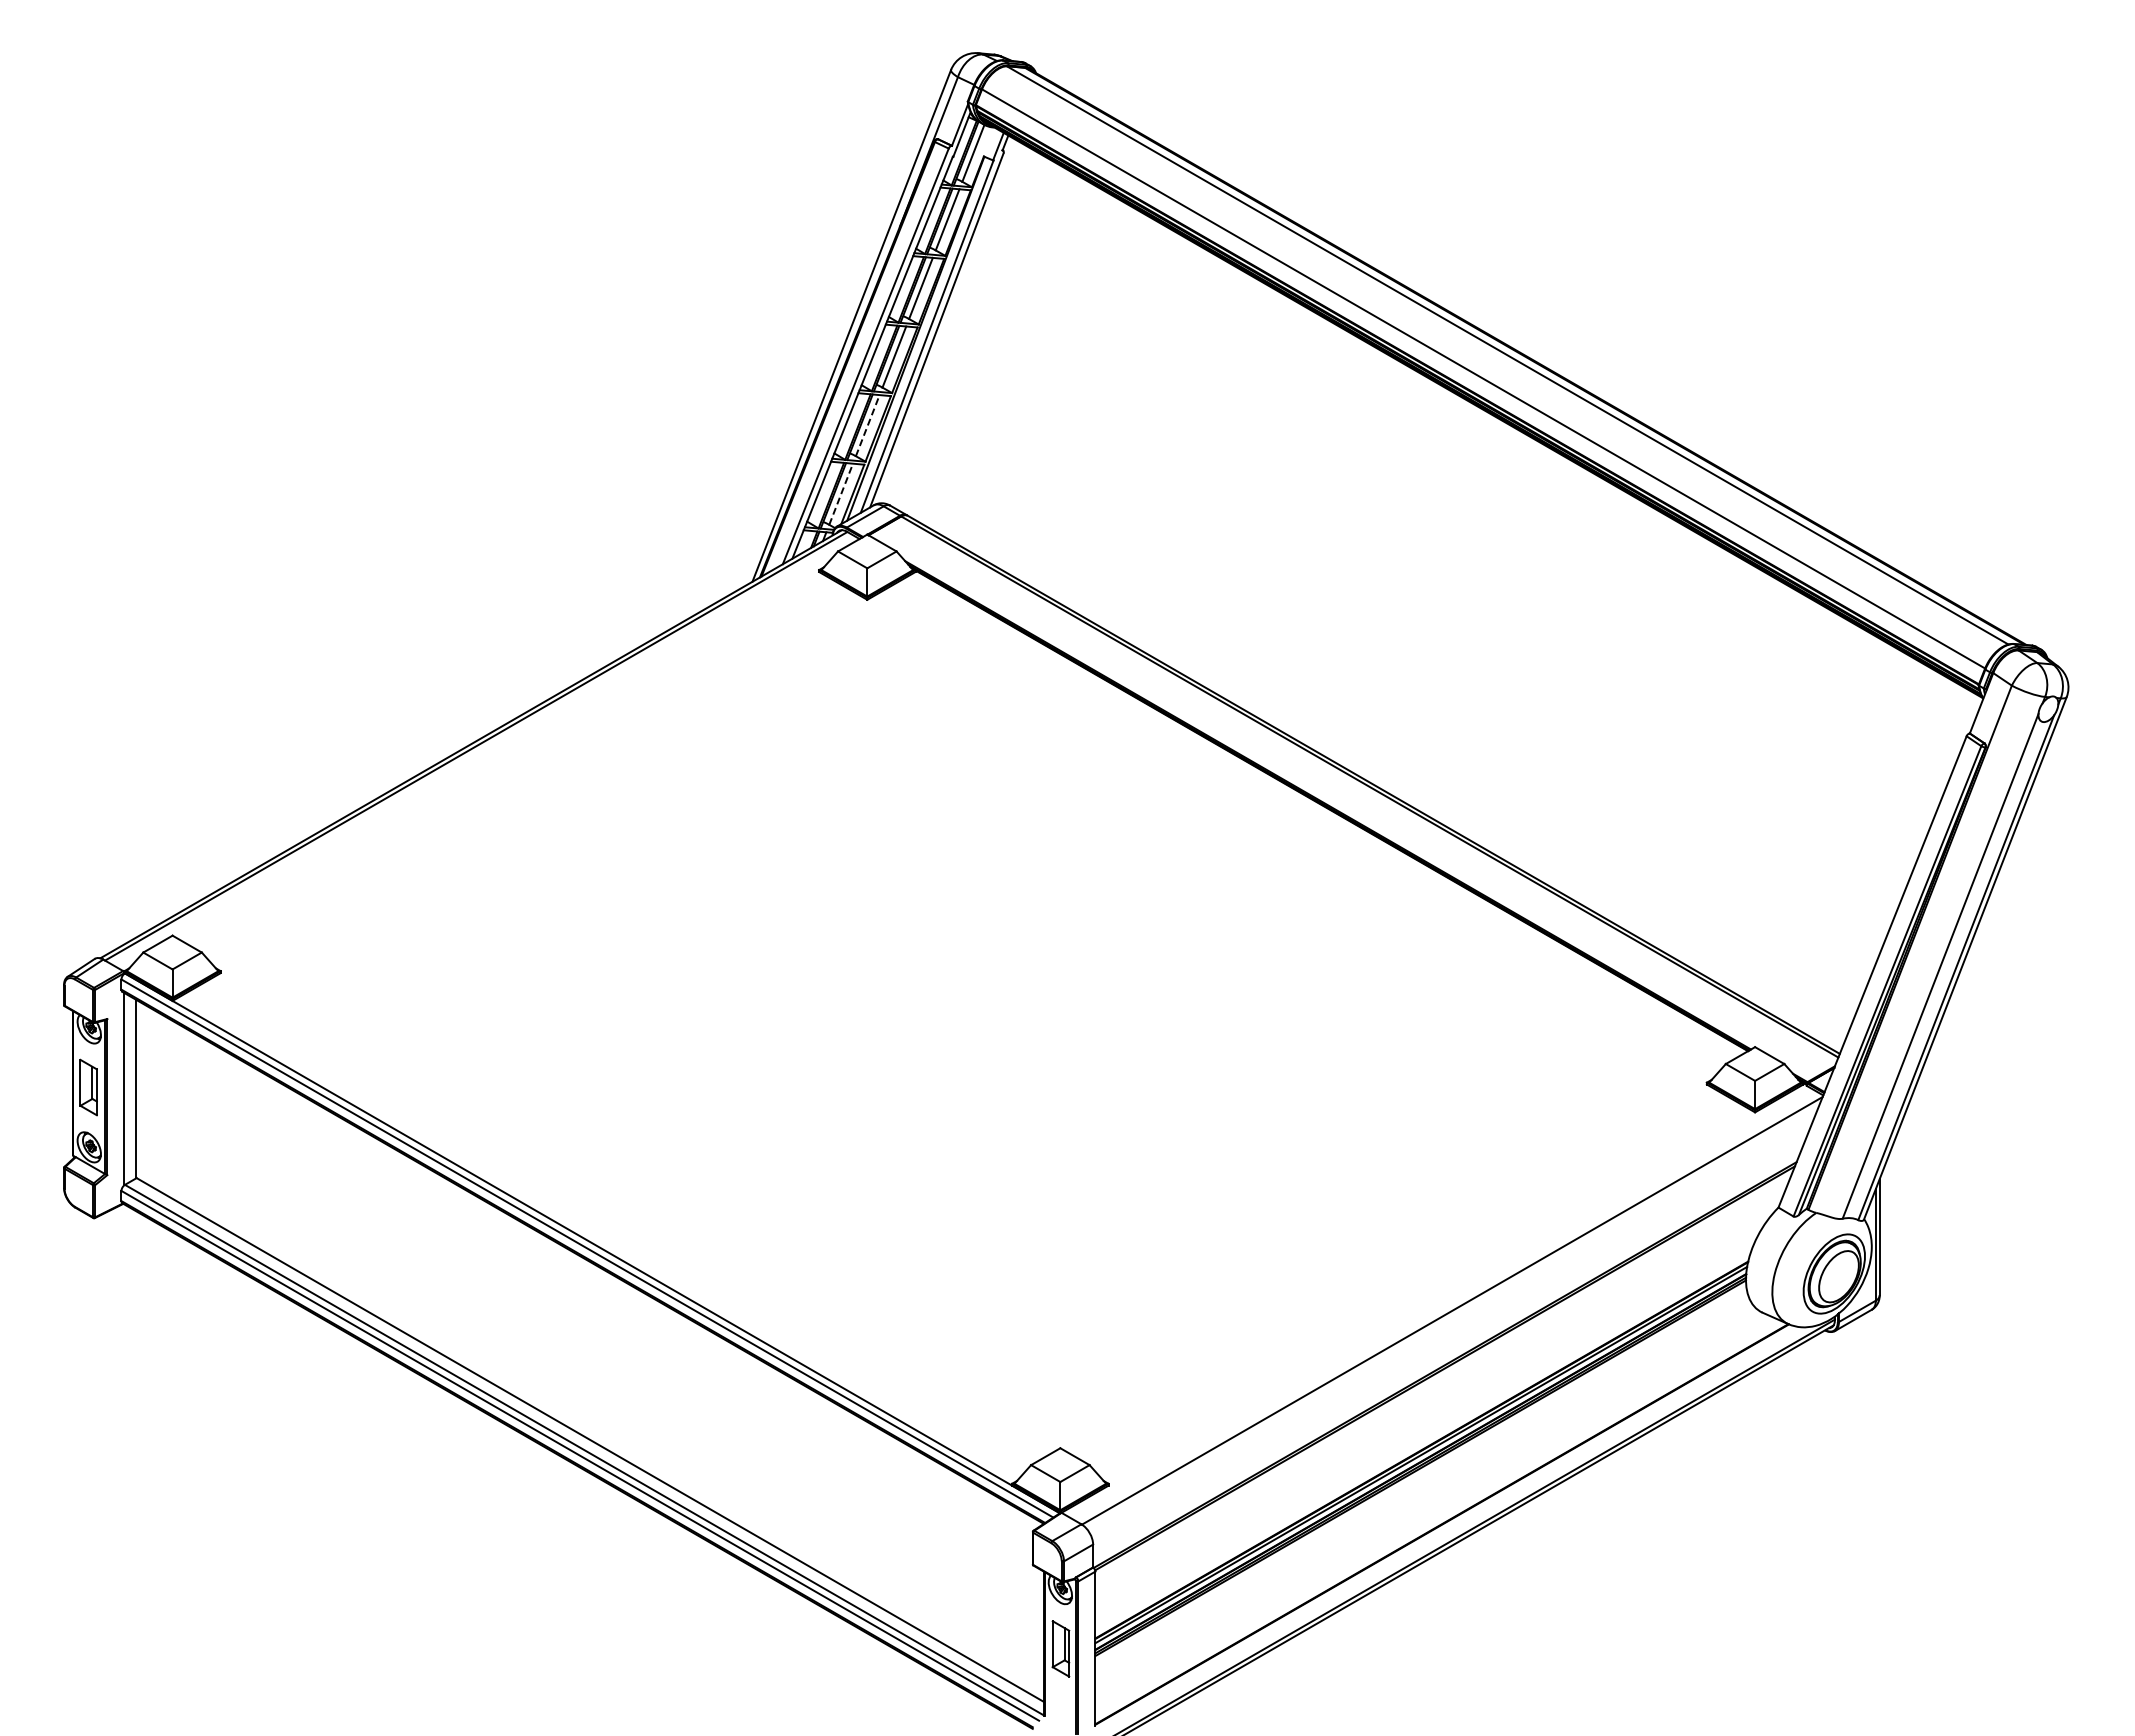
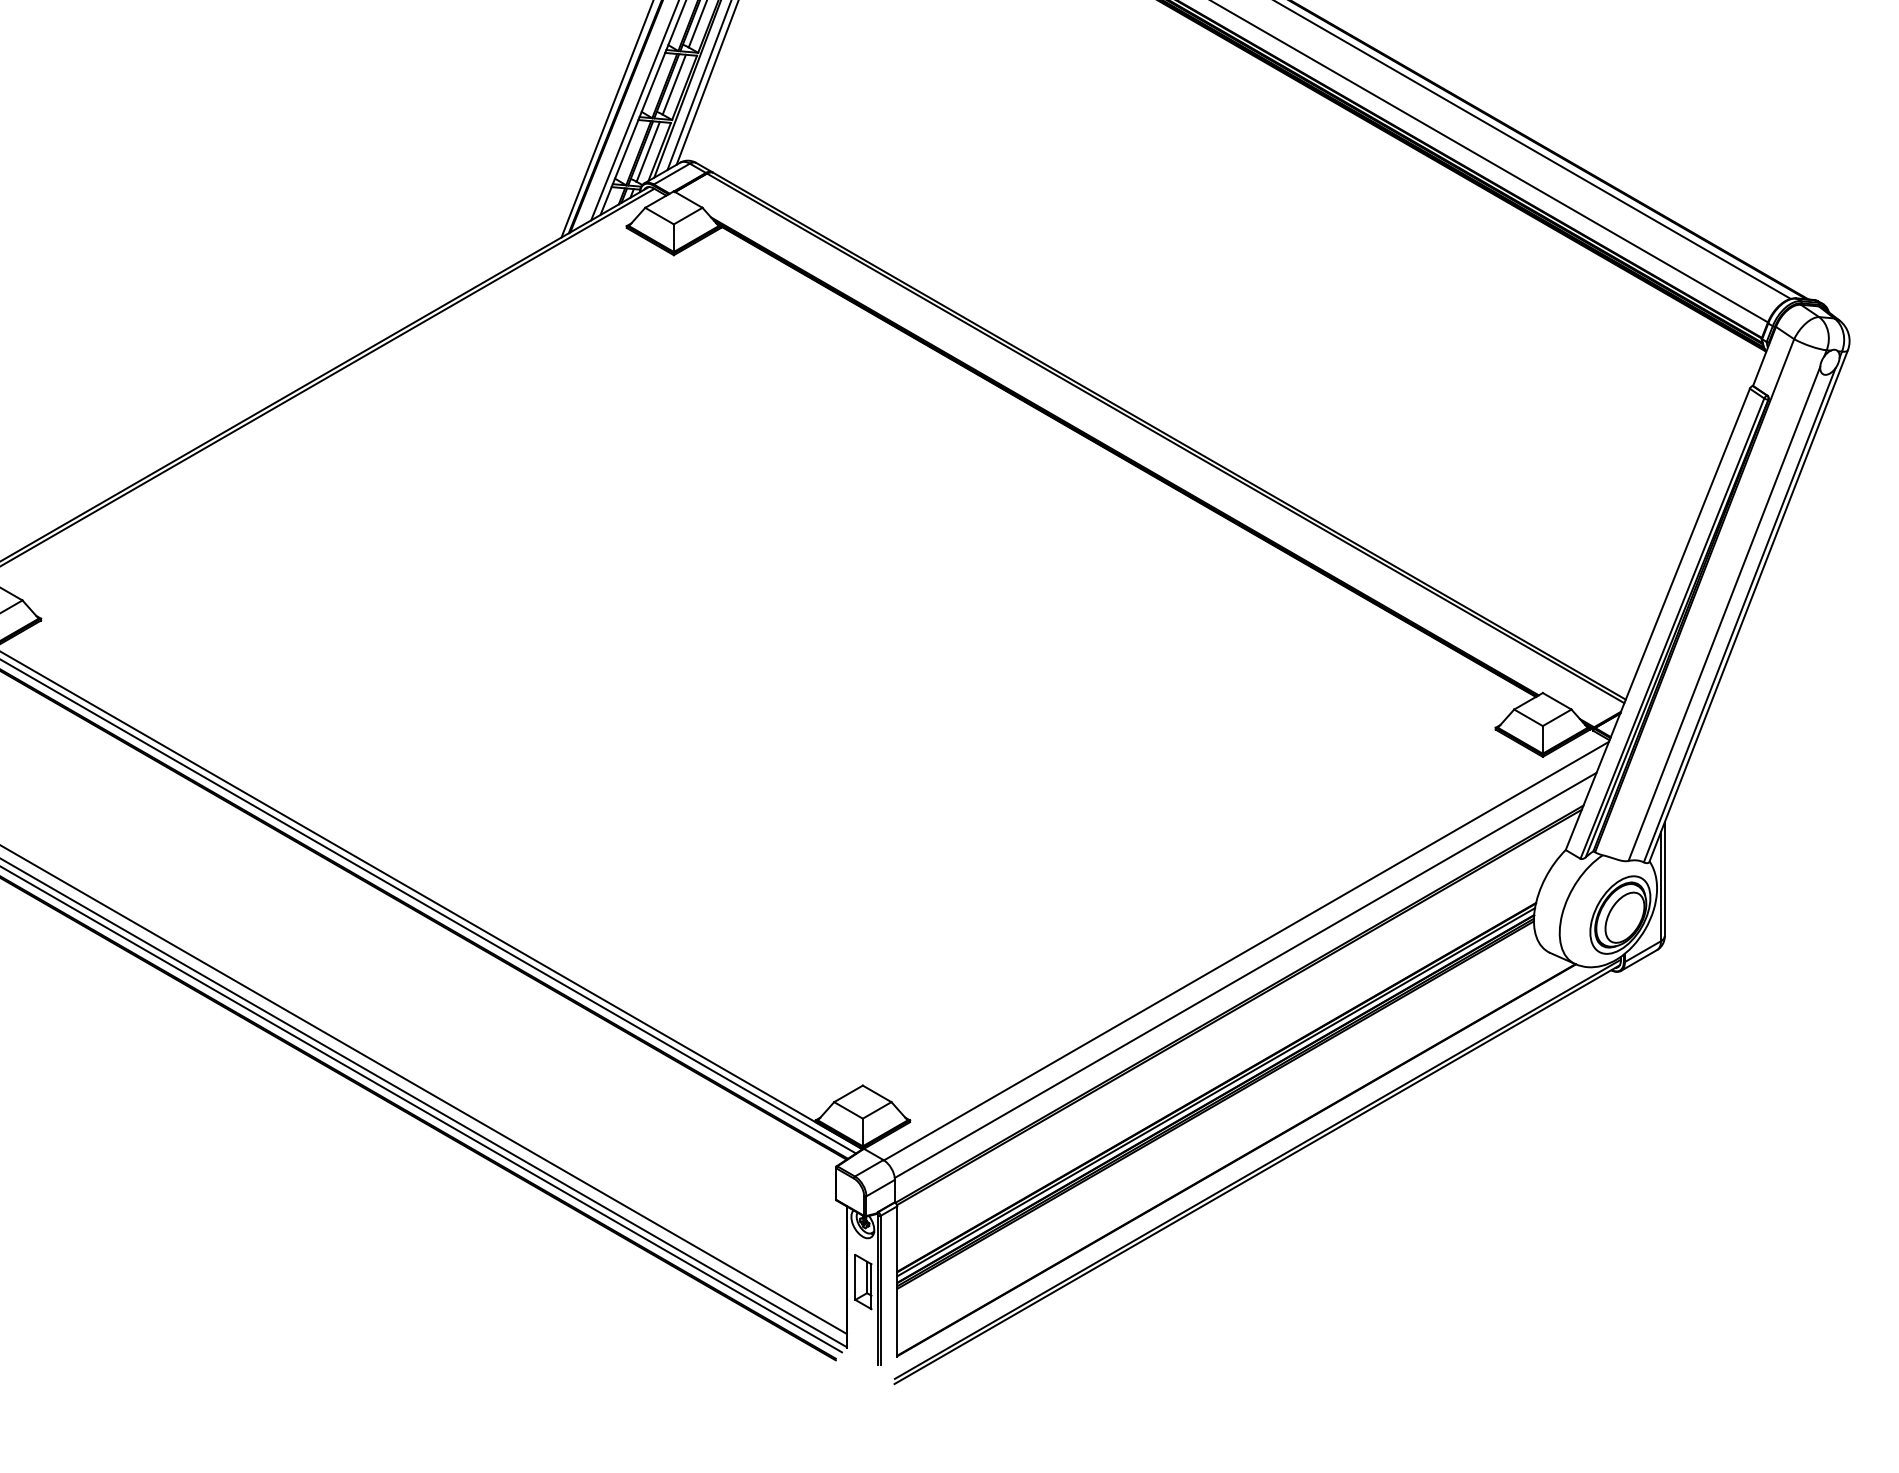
line: (867, 425) -> (674, 84), dashed -> solid
line: (841, 494) -> (648, 152), dashed -> solid
line: (1451, 1335) -> (1245, 975), added

